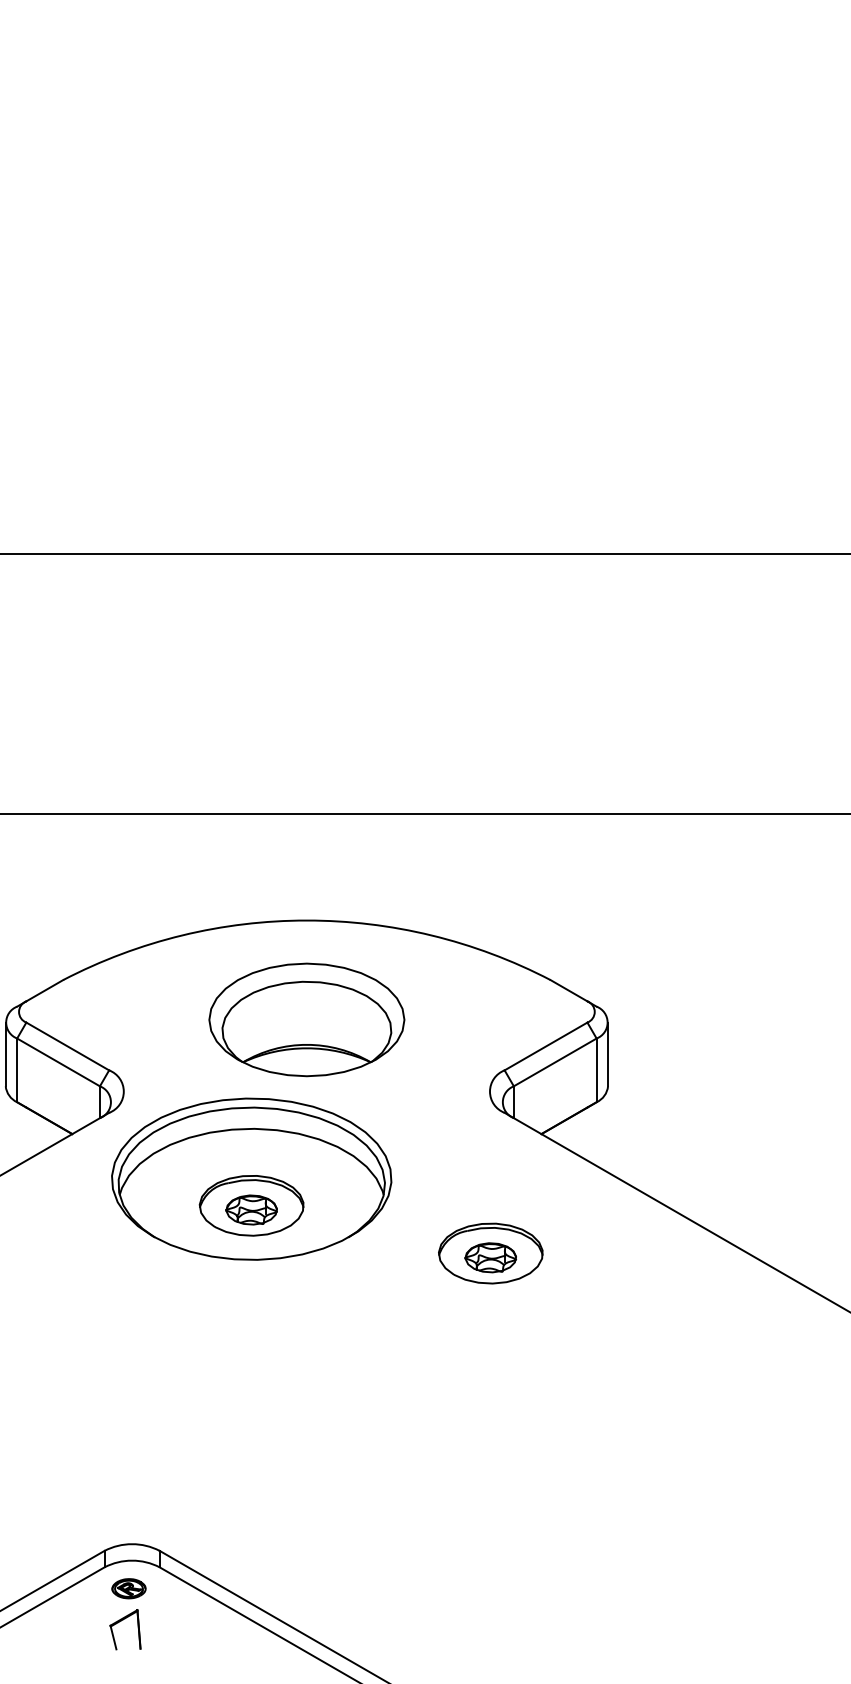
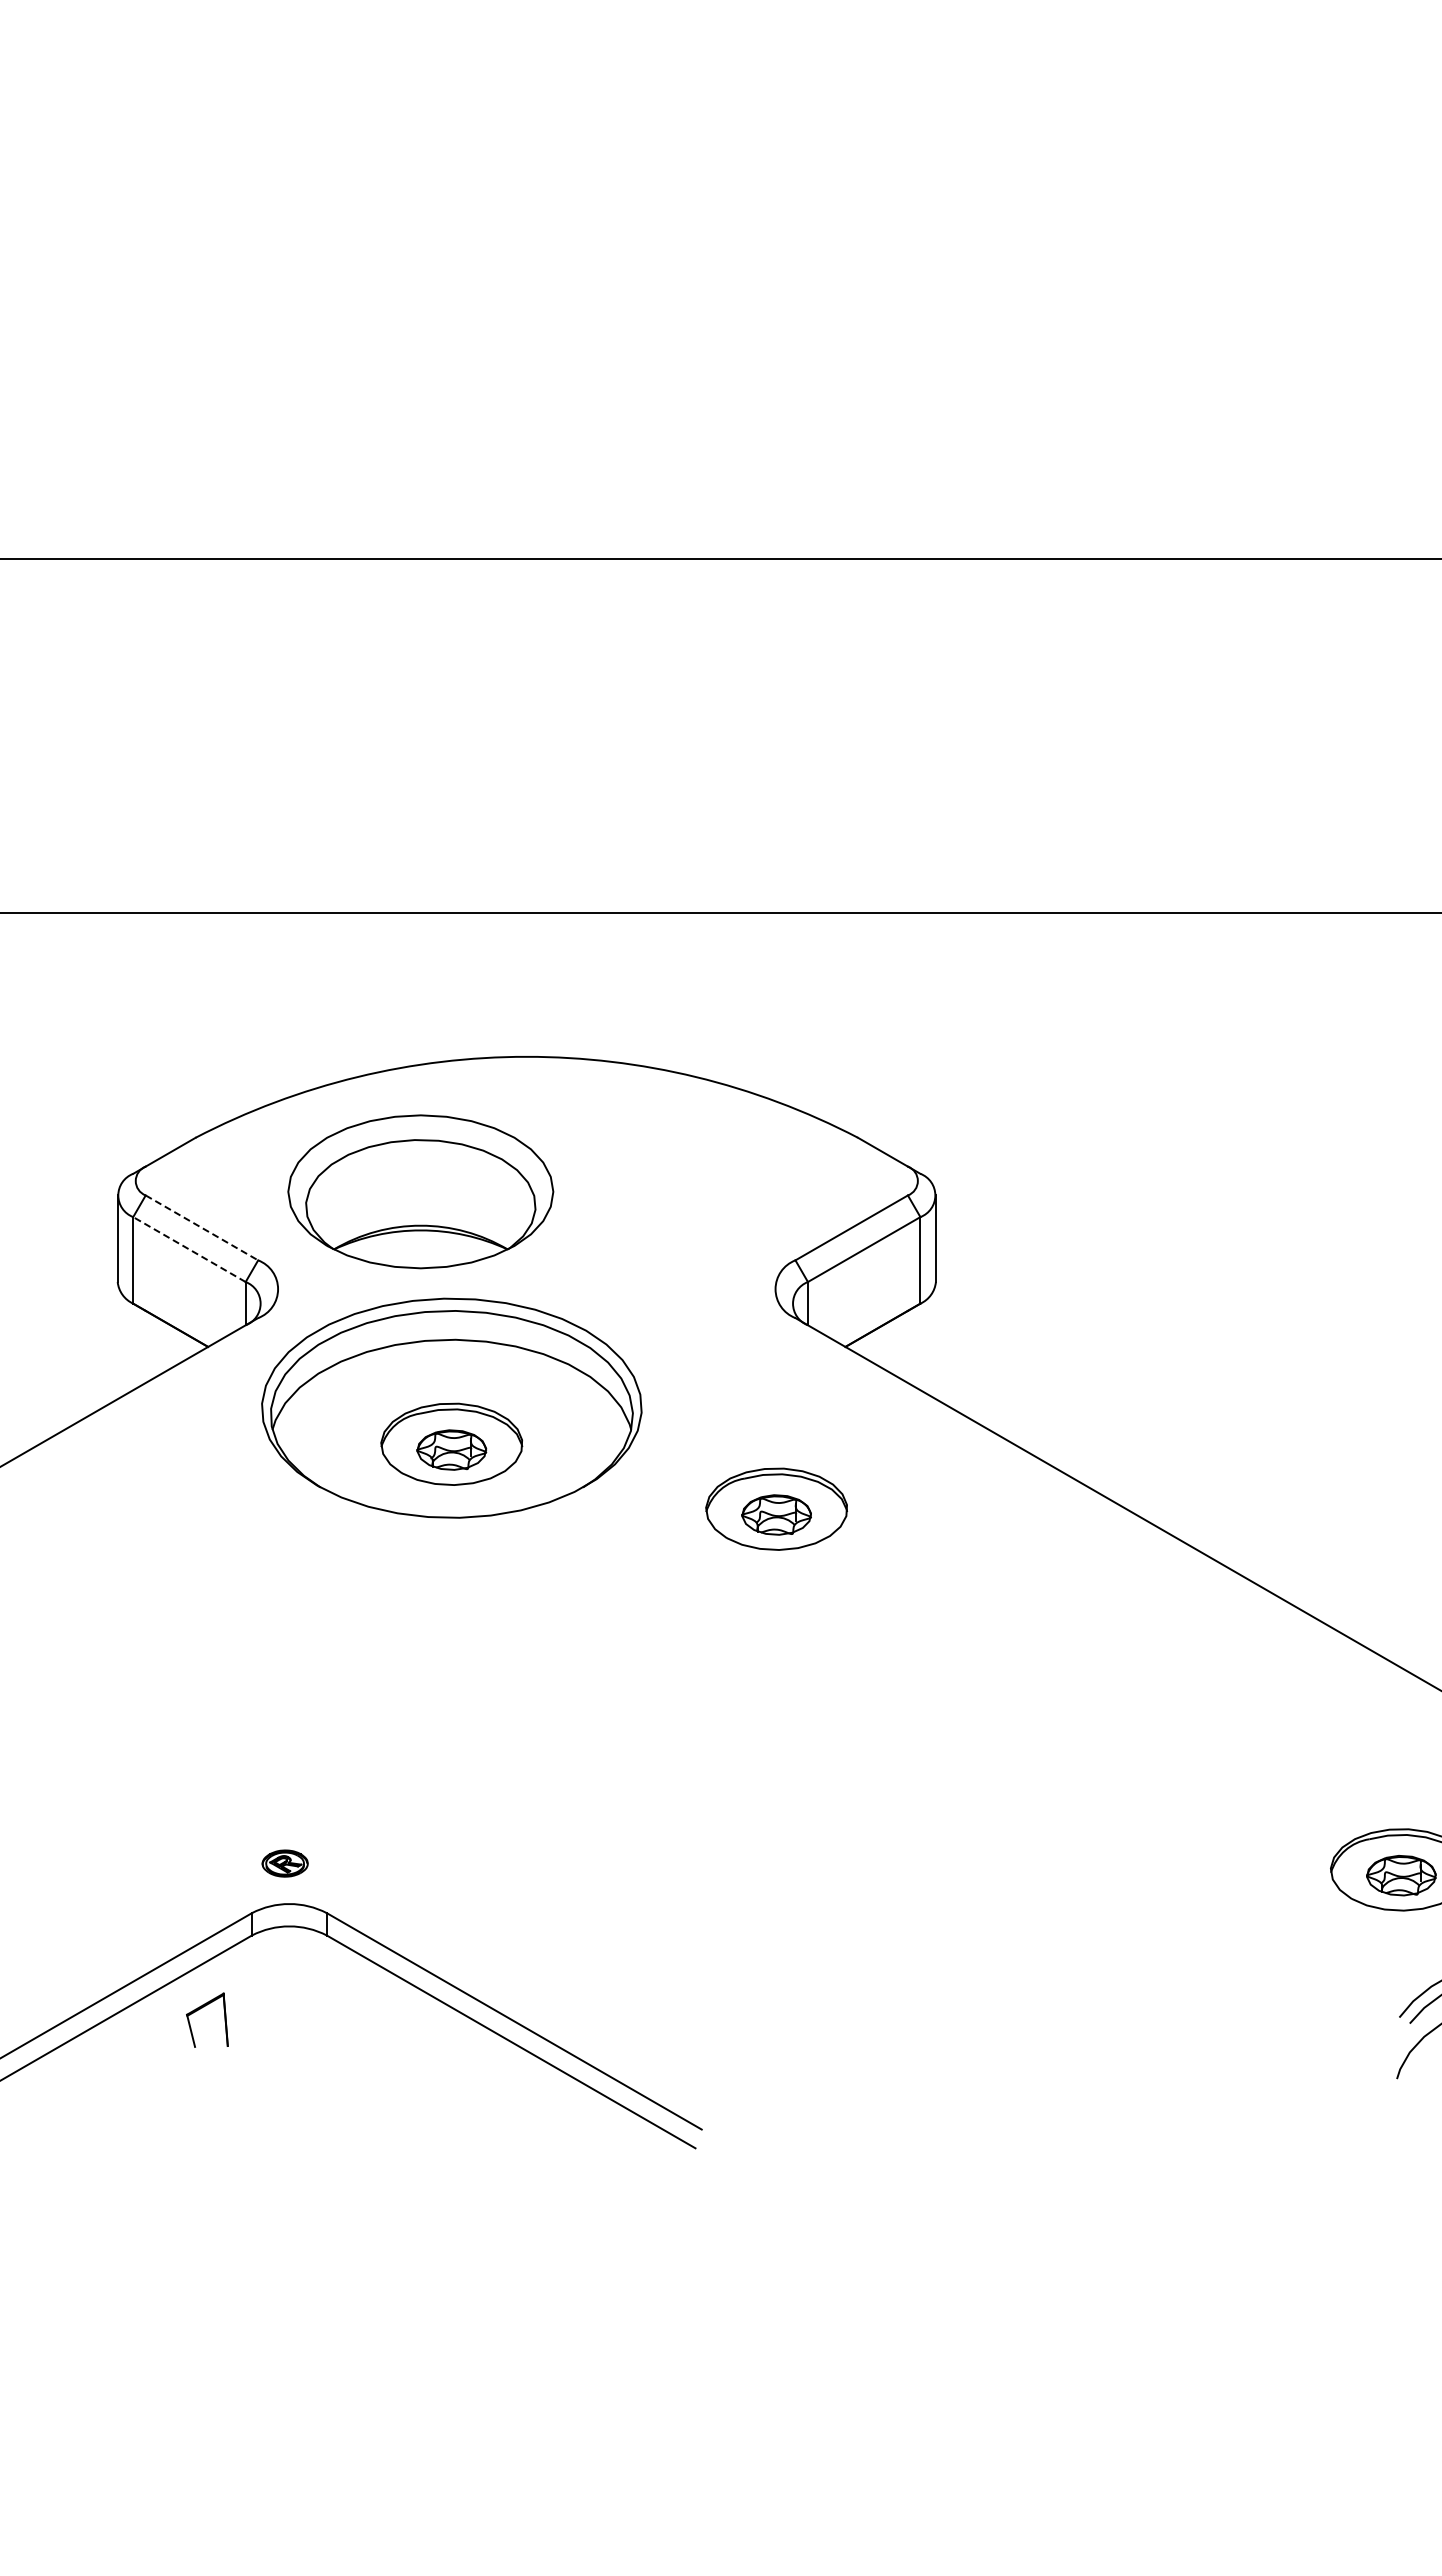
part: (306, 1019) -> (420, 1191), moved
line: (67, 1046) -> (201, 1227), solid -> dashed
line: (58, 1062) -> (189, 1249), solid -> dashed
part: (128, 1588) -> (284, 1863), moved
part: (121, 1621) -> (202, 2008), moved

